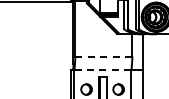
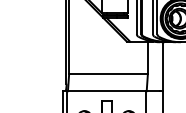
line: (103, 57) -> (107, 74), dashed -> solid
line: (103, 69) -> (107, 90), dashed -> solid

